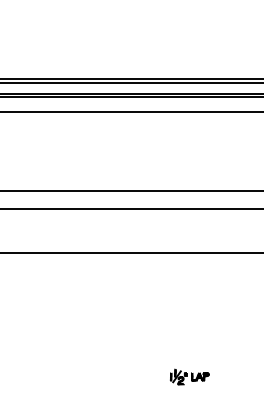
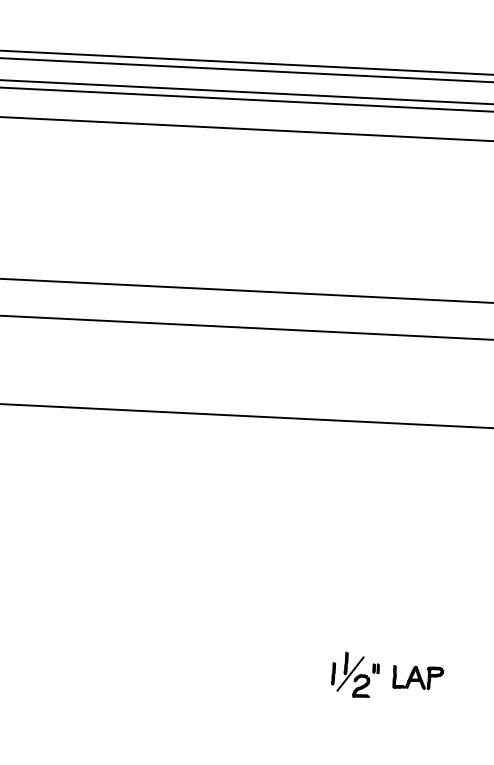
part: (189, 376) -> (386, 675), size x1.43

